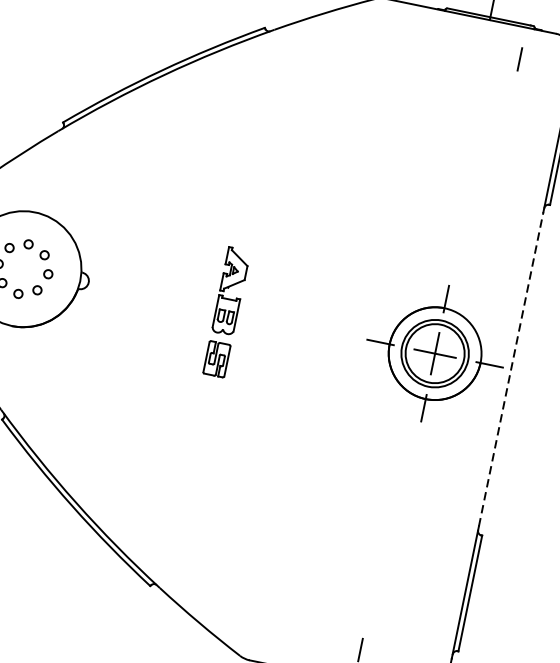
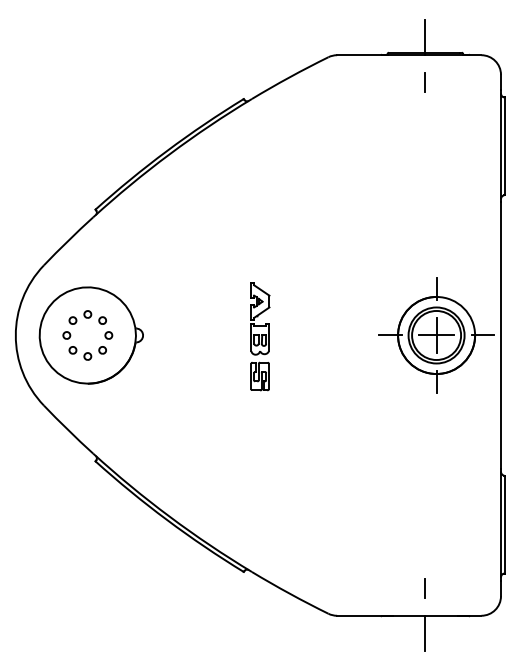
line: (518, 59) -> (424, 82), moved
line: (511, 369) -> (501, 335), dashed -> solid

